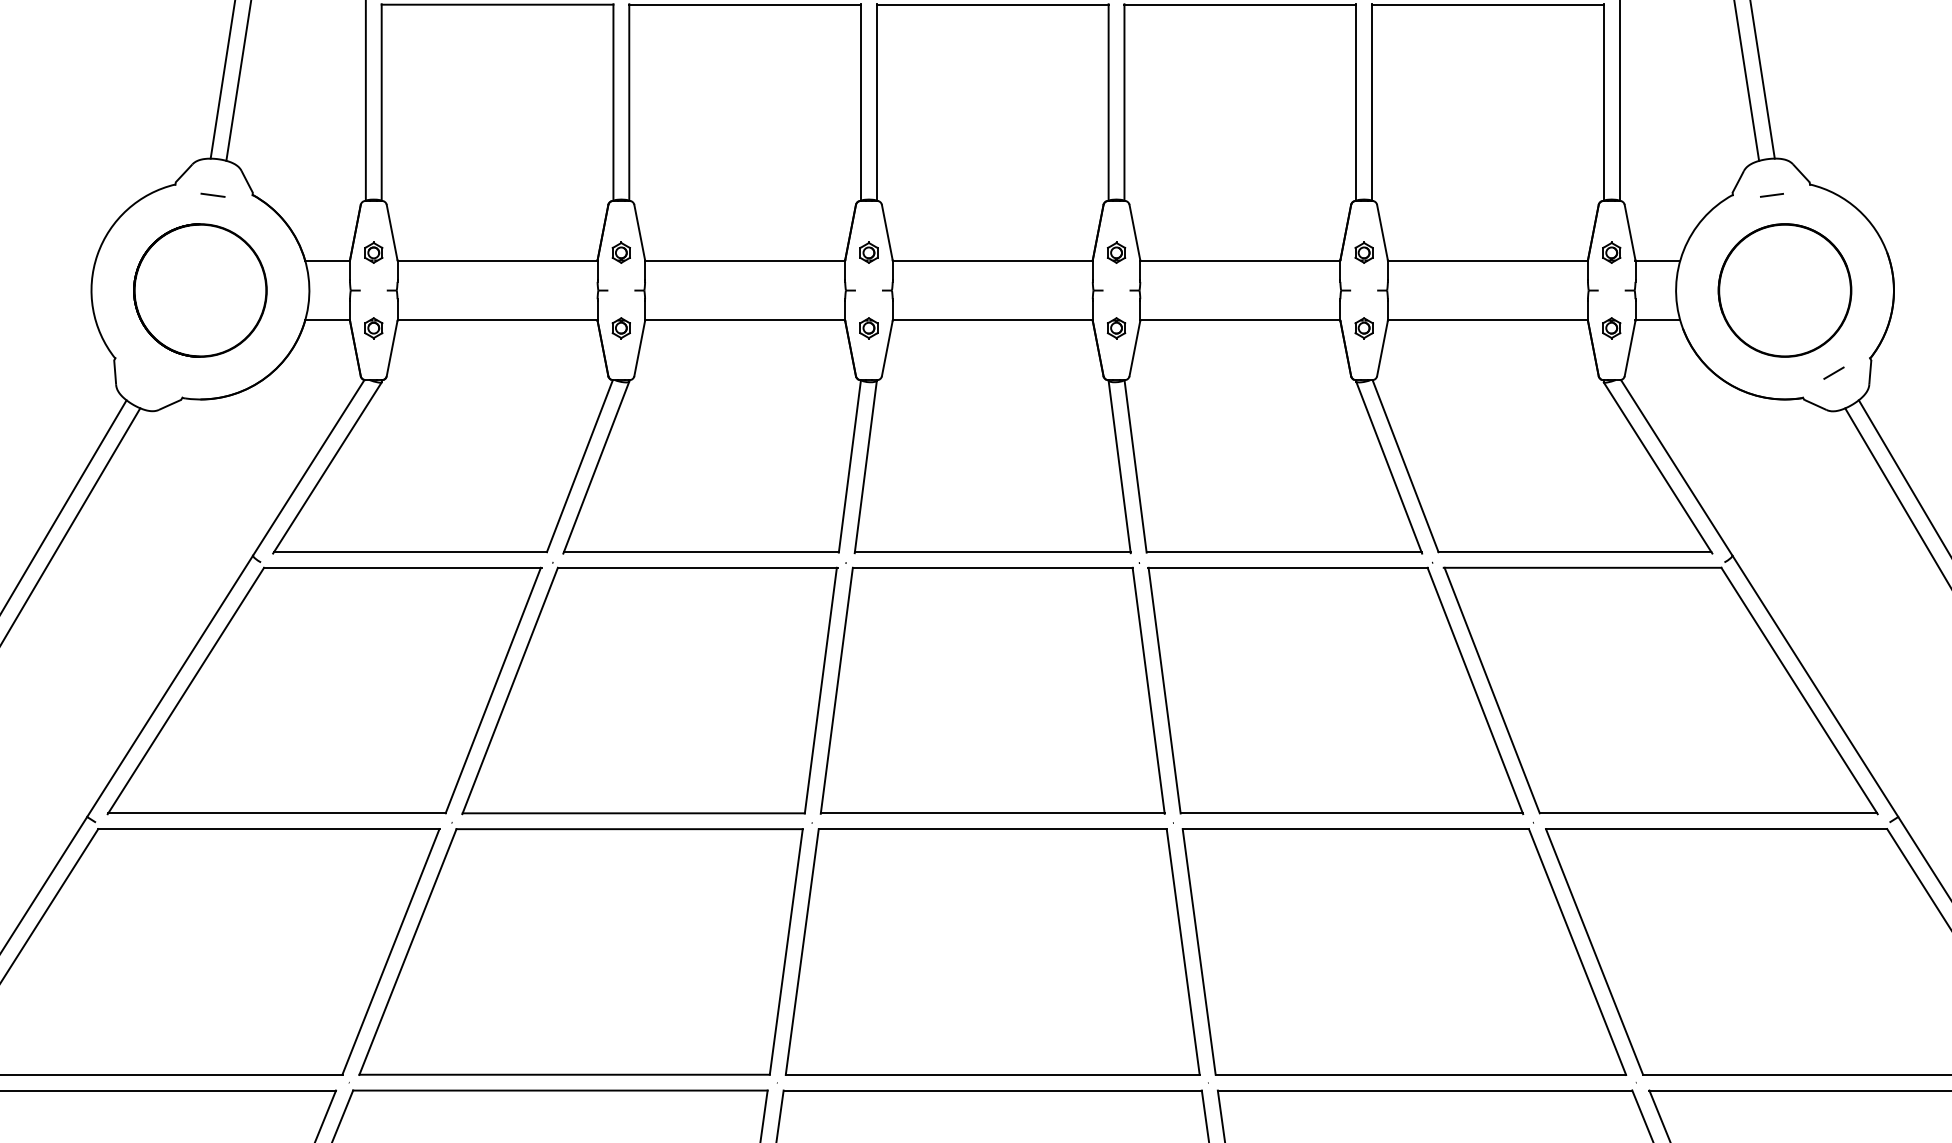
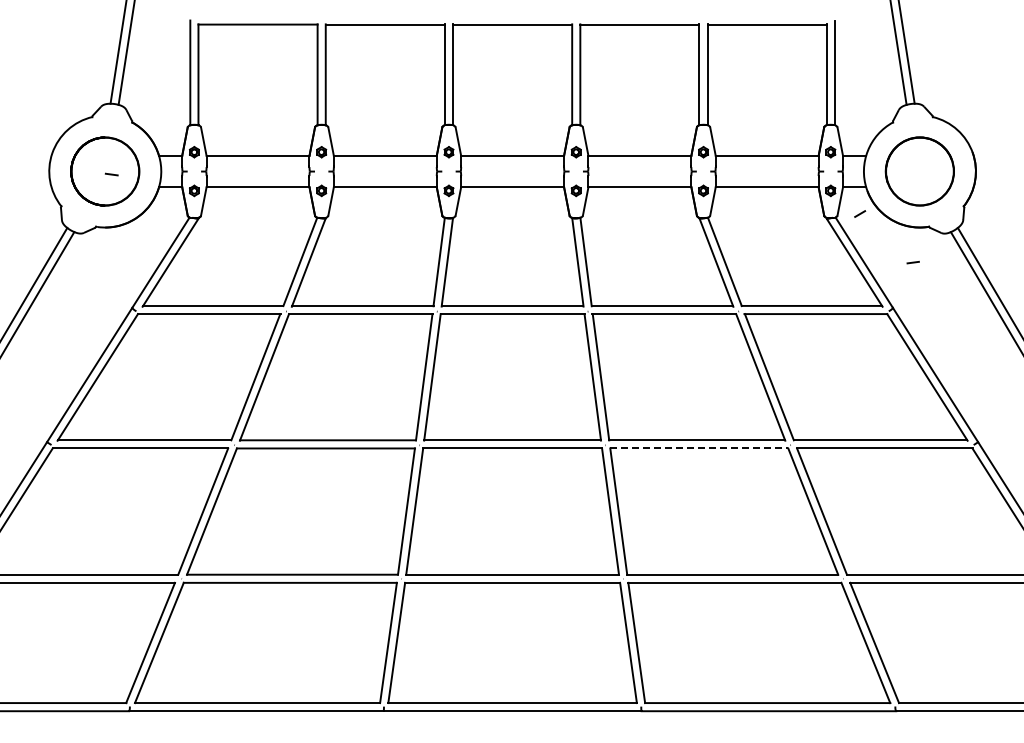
line: (212, 195) -> (111, 174), moved
line: (1770, 195) -> (912, 262), moved
line: (1834, 372) -> (860, 213), moved
line: (1356, 829) -> (699, 448), solid -> dashed

